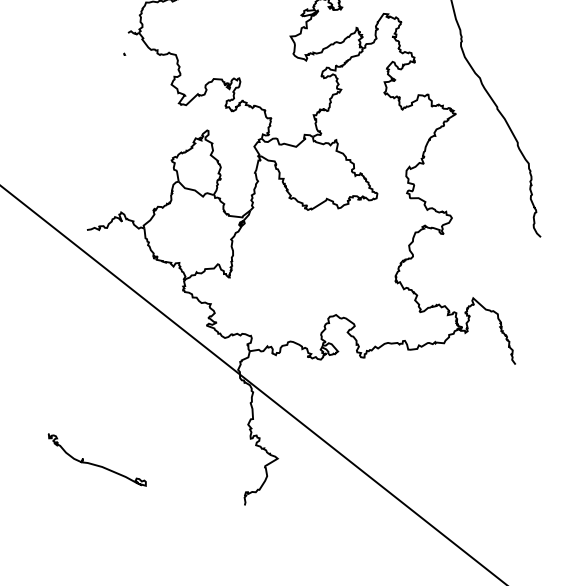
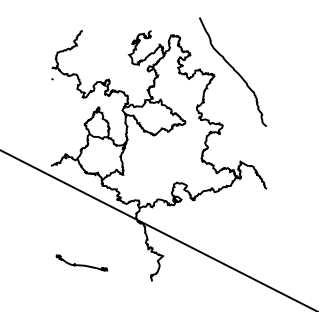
curve: (96, 463) -> (81, 264), moved

